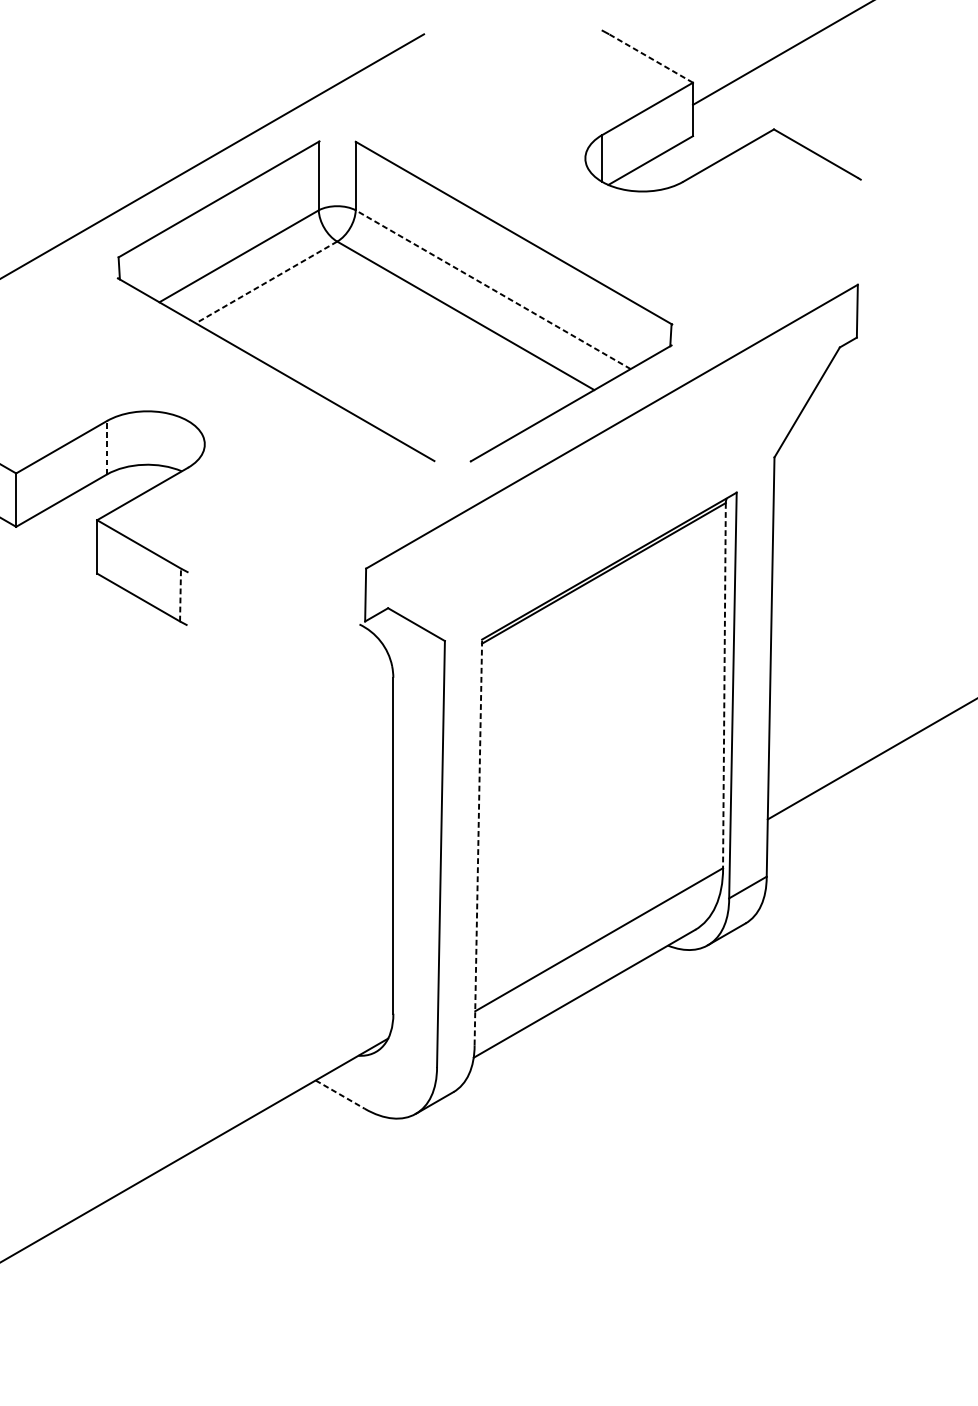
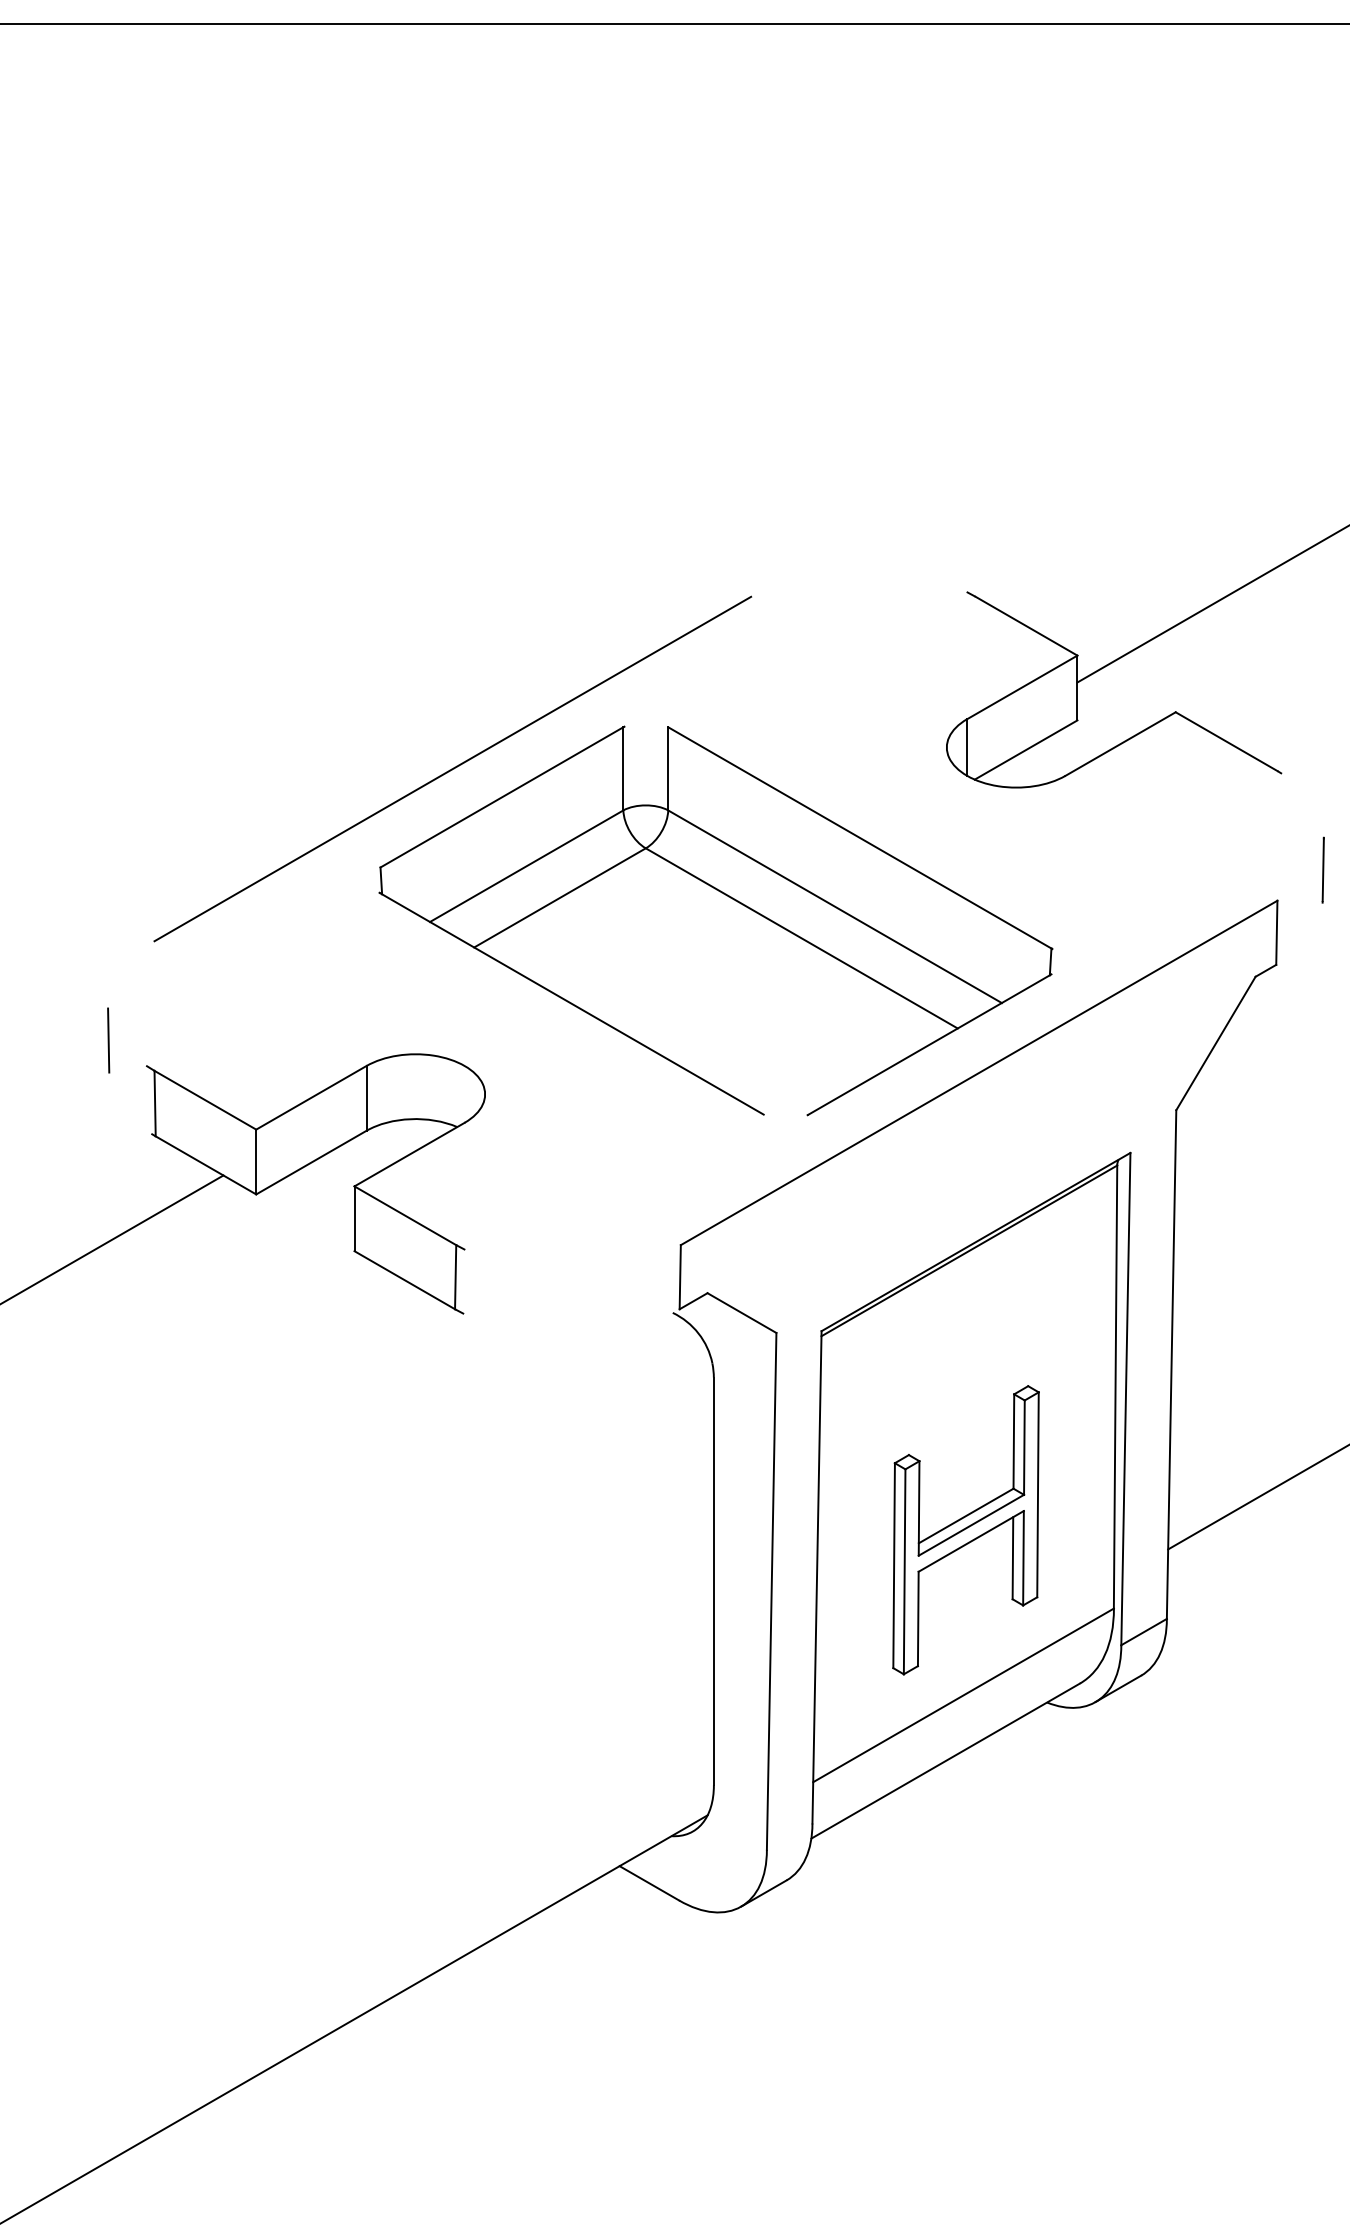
line: (651, 58) -> (1026, 626), dashed -> solid
line: (894, 259) -> (1322, 869), added
line: (266, 282) -> (559, 898), dashed -> solid
line: (493, 289) -> (835, 906), dashed -> solid
line: (107, 446) -> (366, 1097), dashed -> solid
line: (180, 594) -> (455, 1276), dashed -> solid
line: (724, 685) -> (1115, 1387), dashed -> solid
part: (600, 803) -> (965, 1530), added
line: (478, 841) -> (817, 1576), dashed -> solid
line: (340, 1094) -> (649, 1883), dashed -> solid

